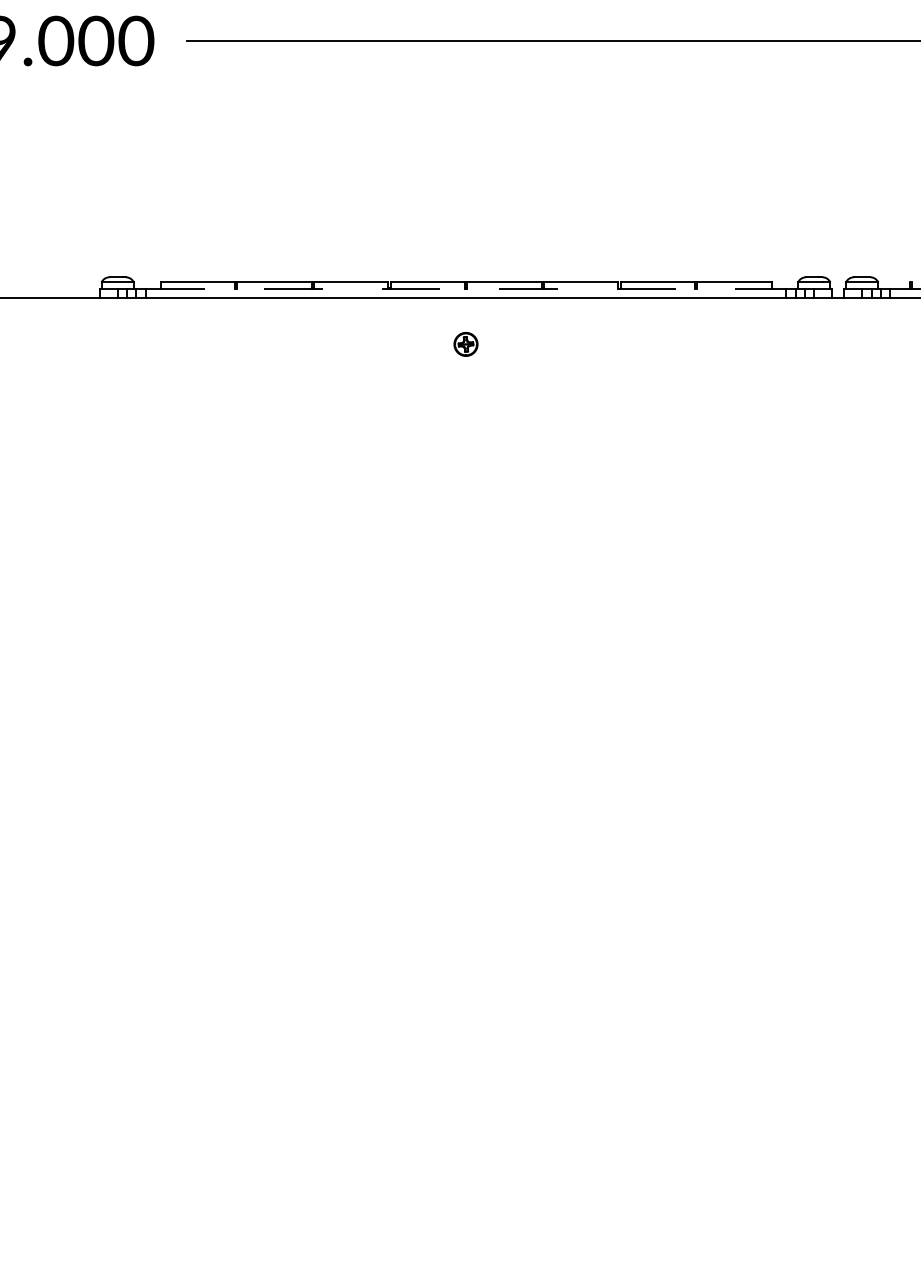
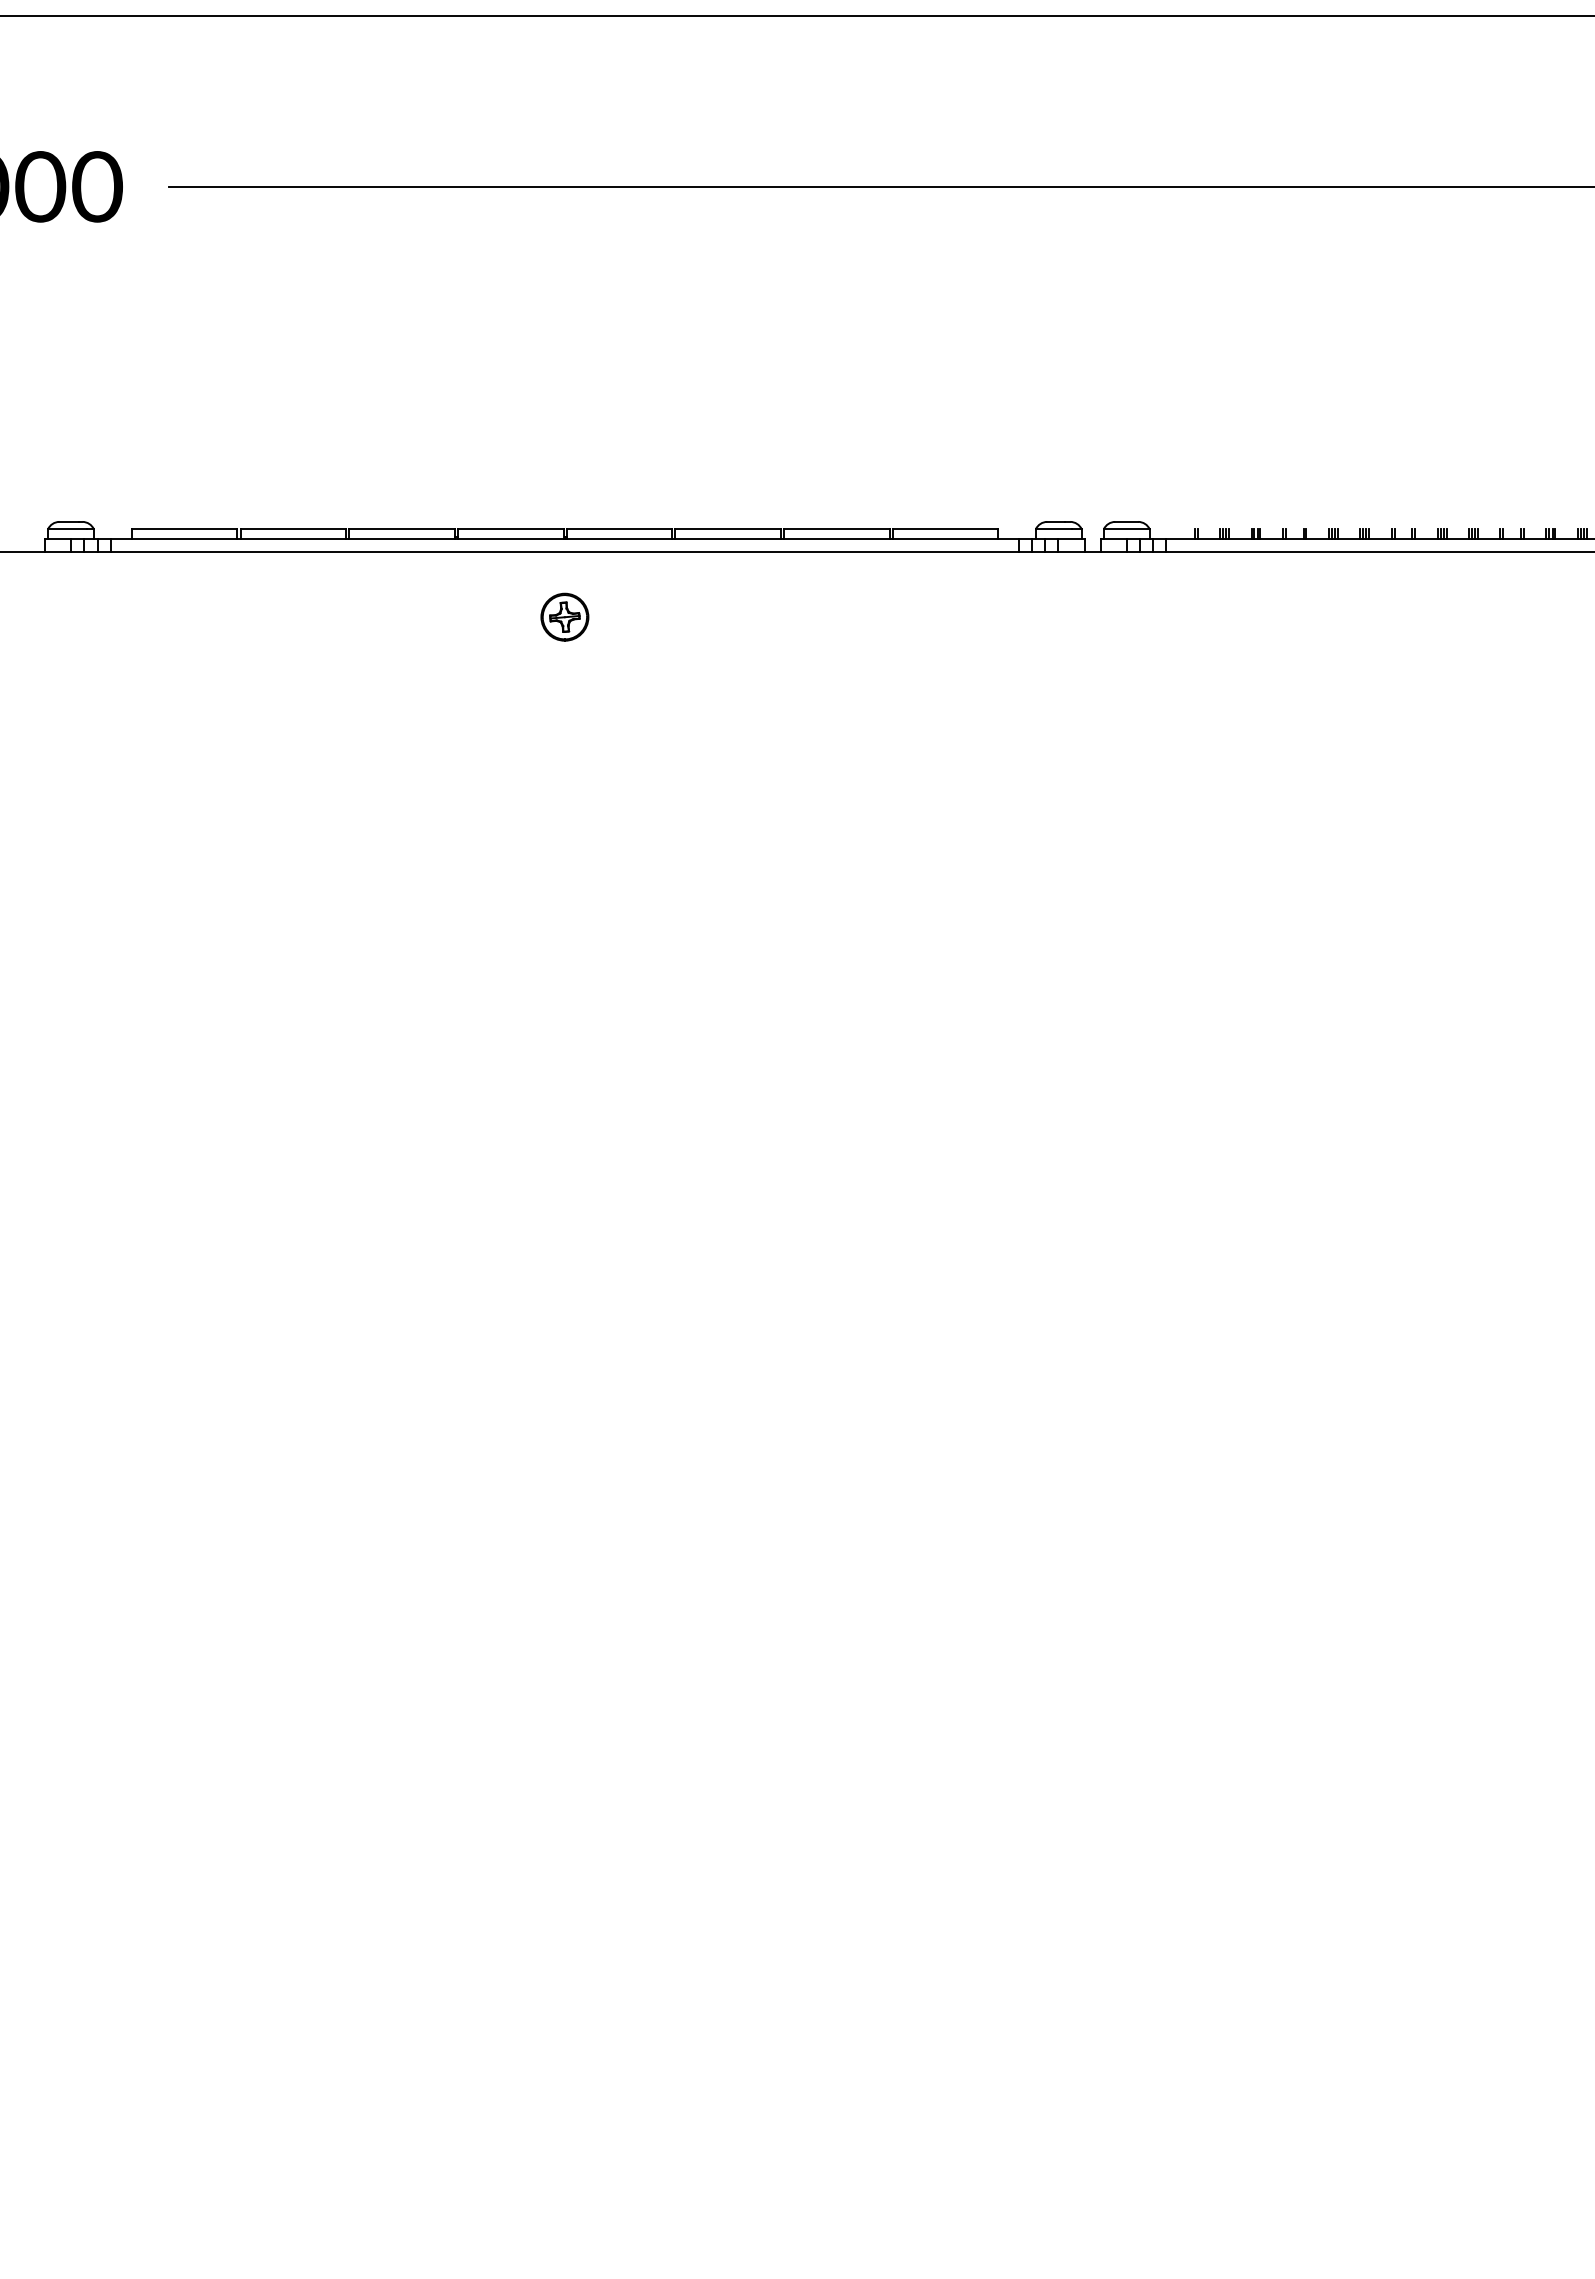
line: (466, 288) -> (565, 538), dashed -> solid
part: (465, 343) -> (564, 616), size x1.43

